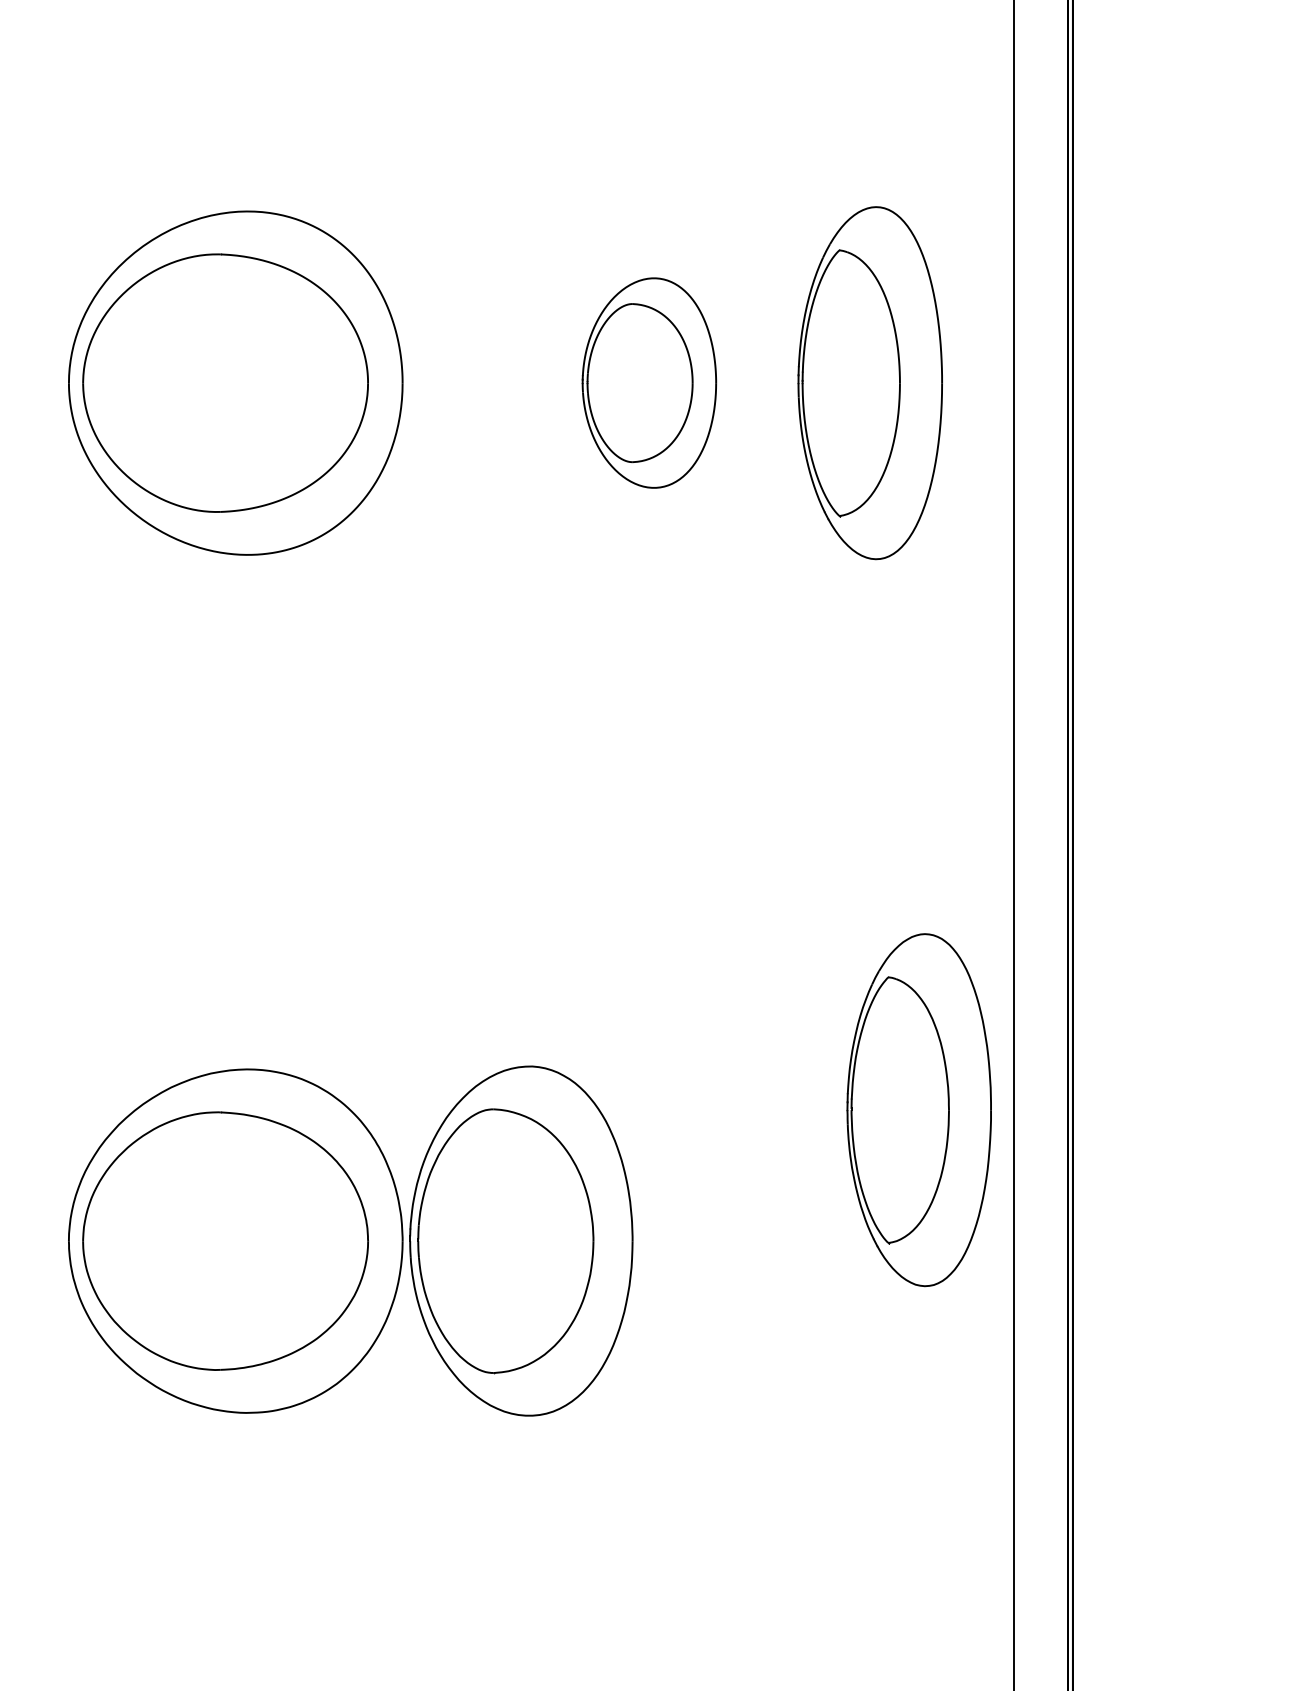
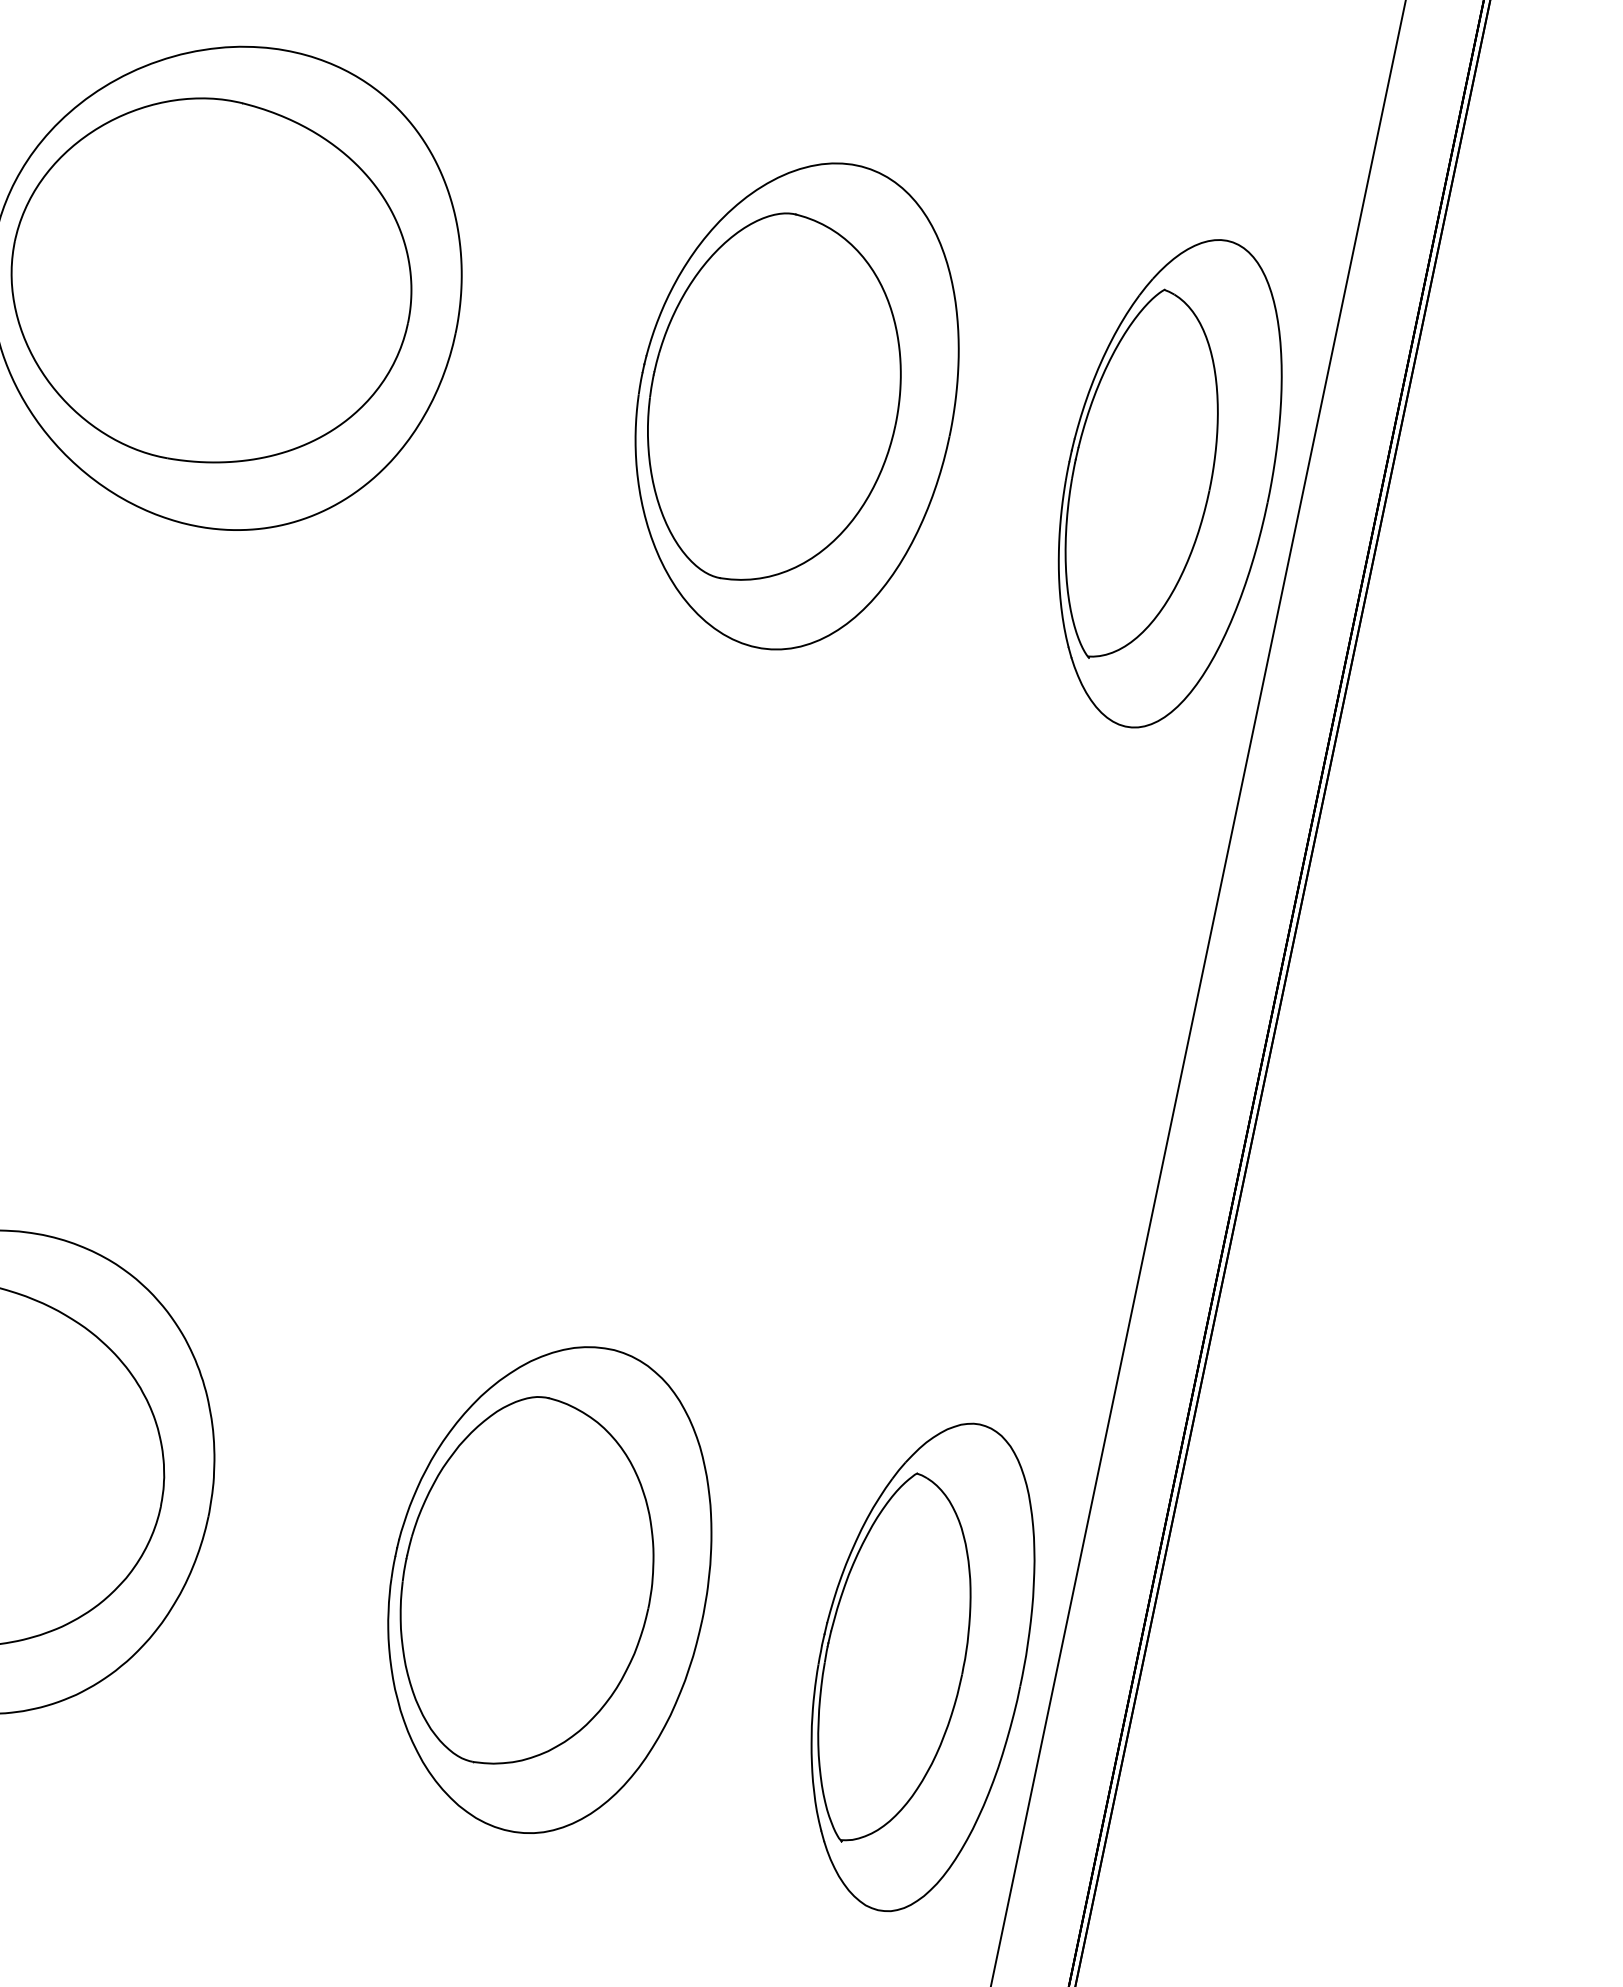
part: (649, 382) -> (796, 403), size x1.67
part: (869, 383) -> (1167, 482), moved
part: (918, 1110) -> (920, 1665), moved
part: (521, 1240) -> (549, 1587), moved

